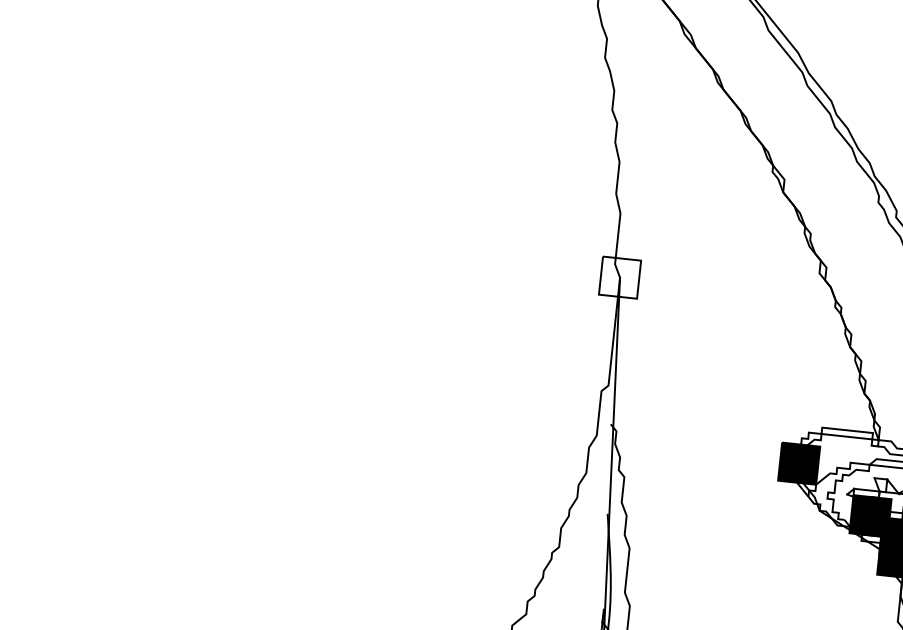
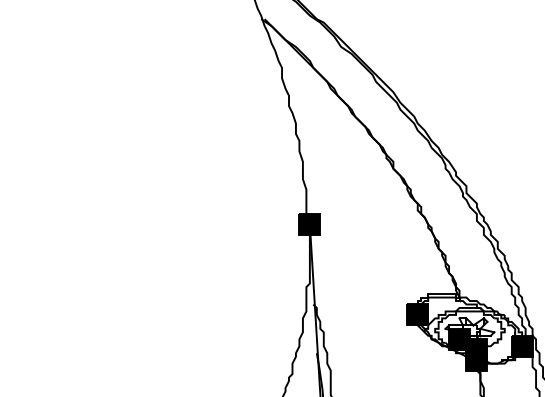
fill: (619, 277) -> (309, 224), added

